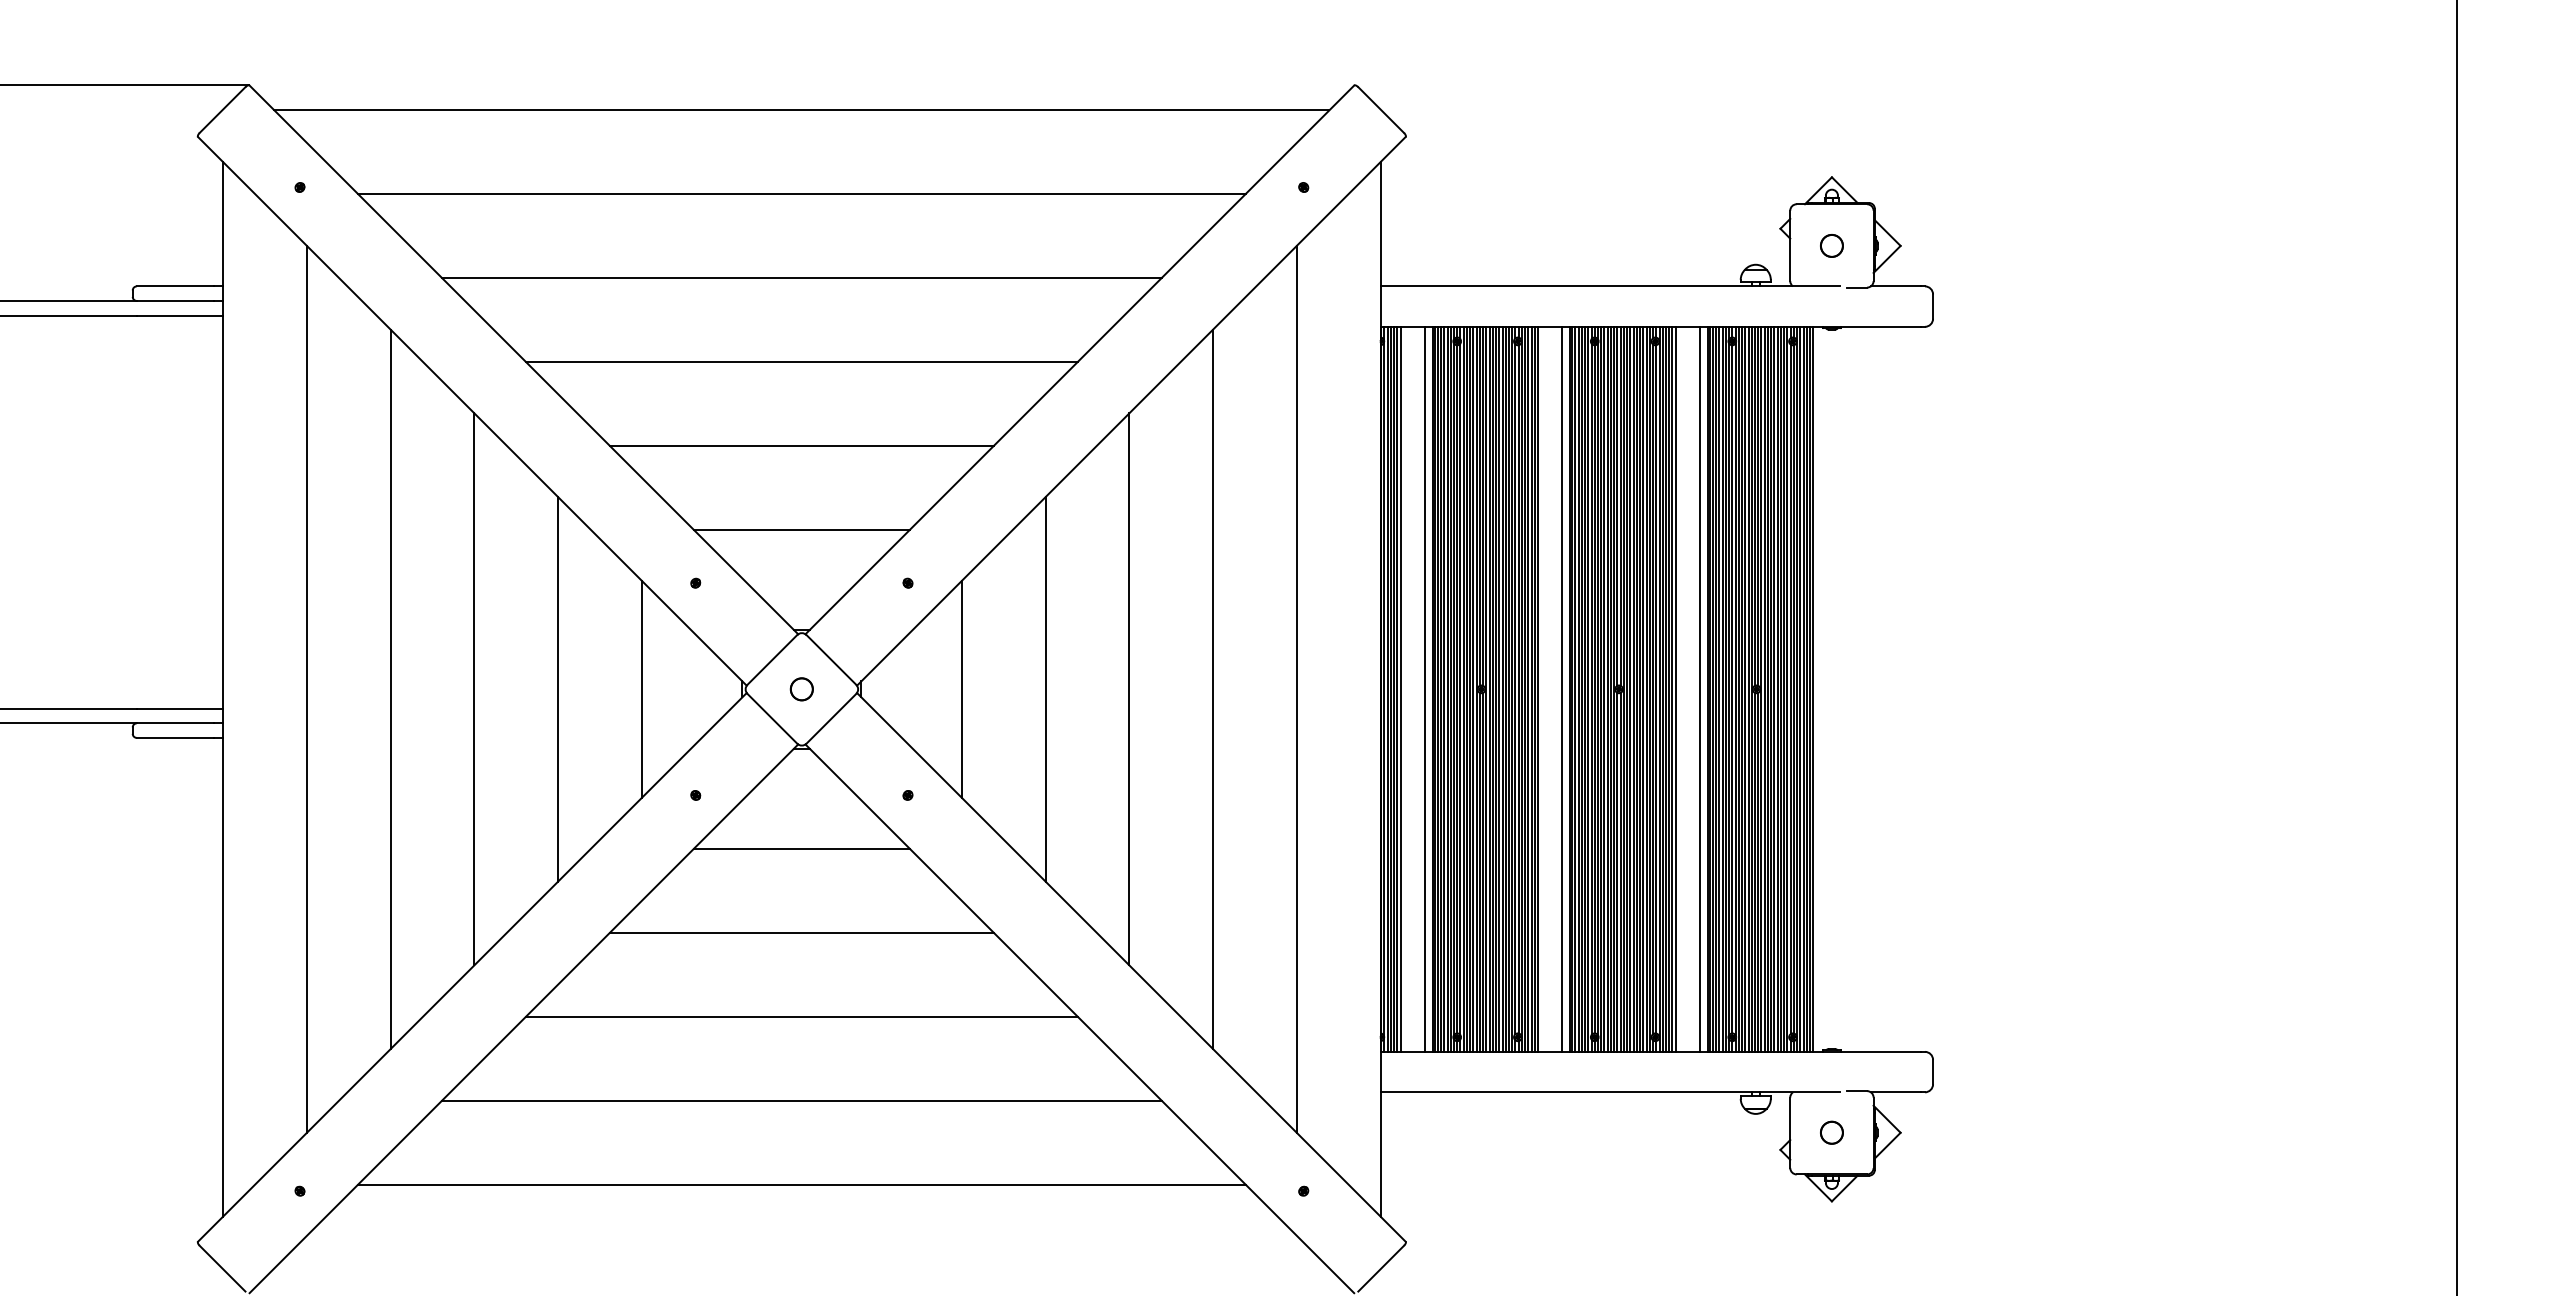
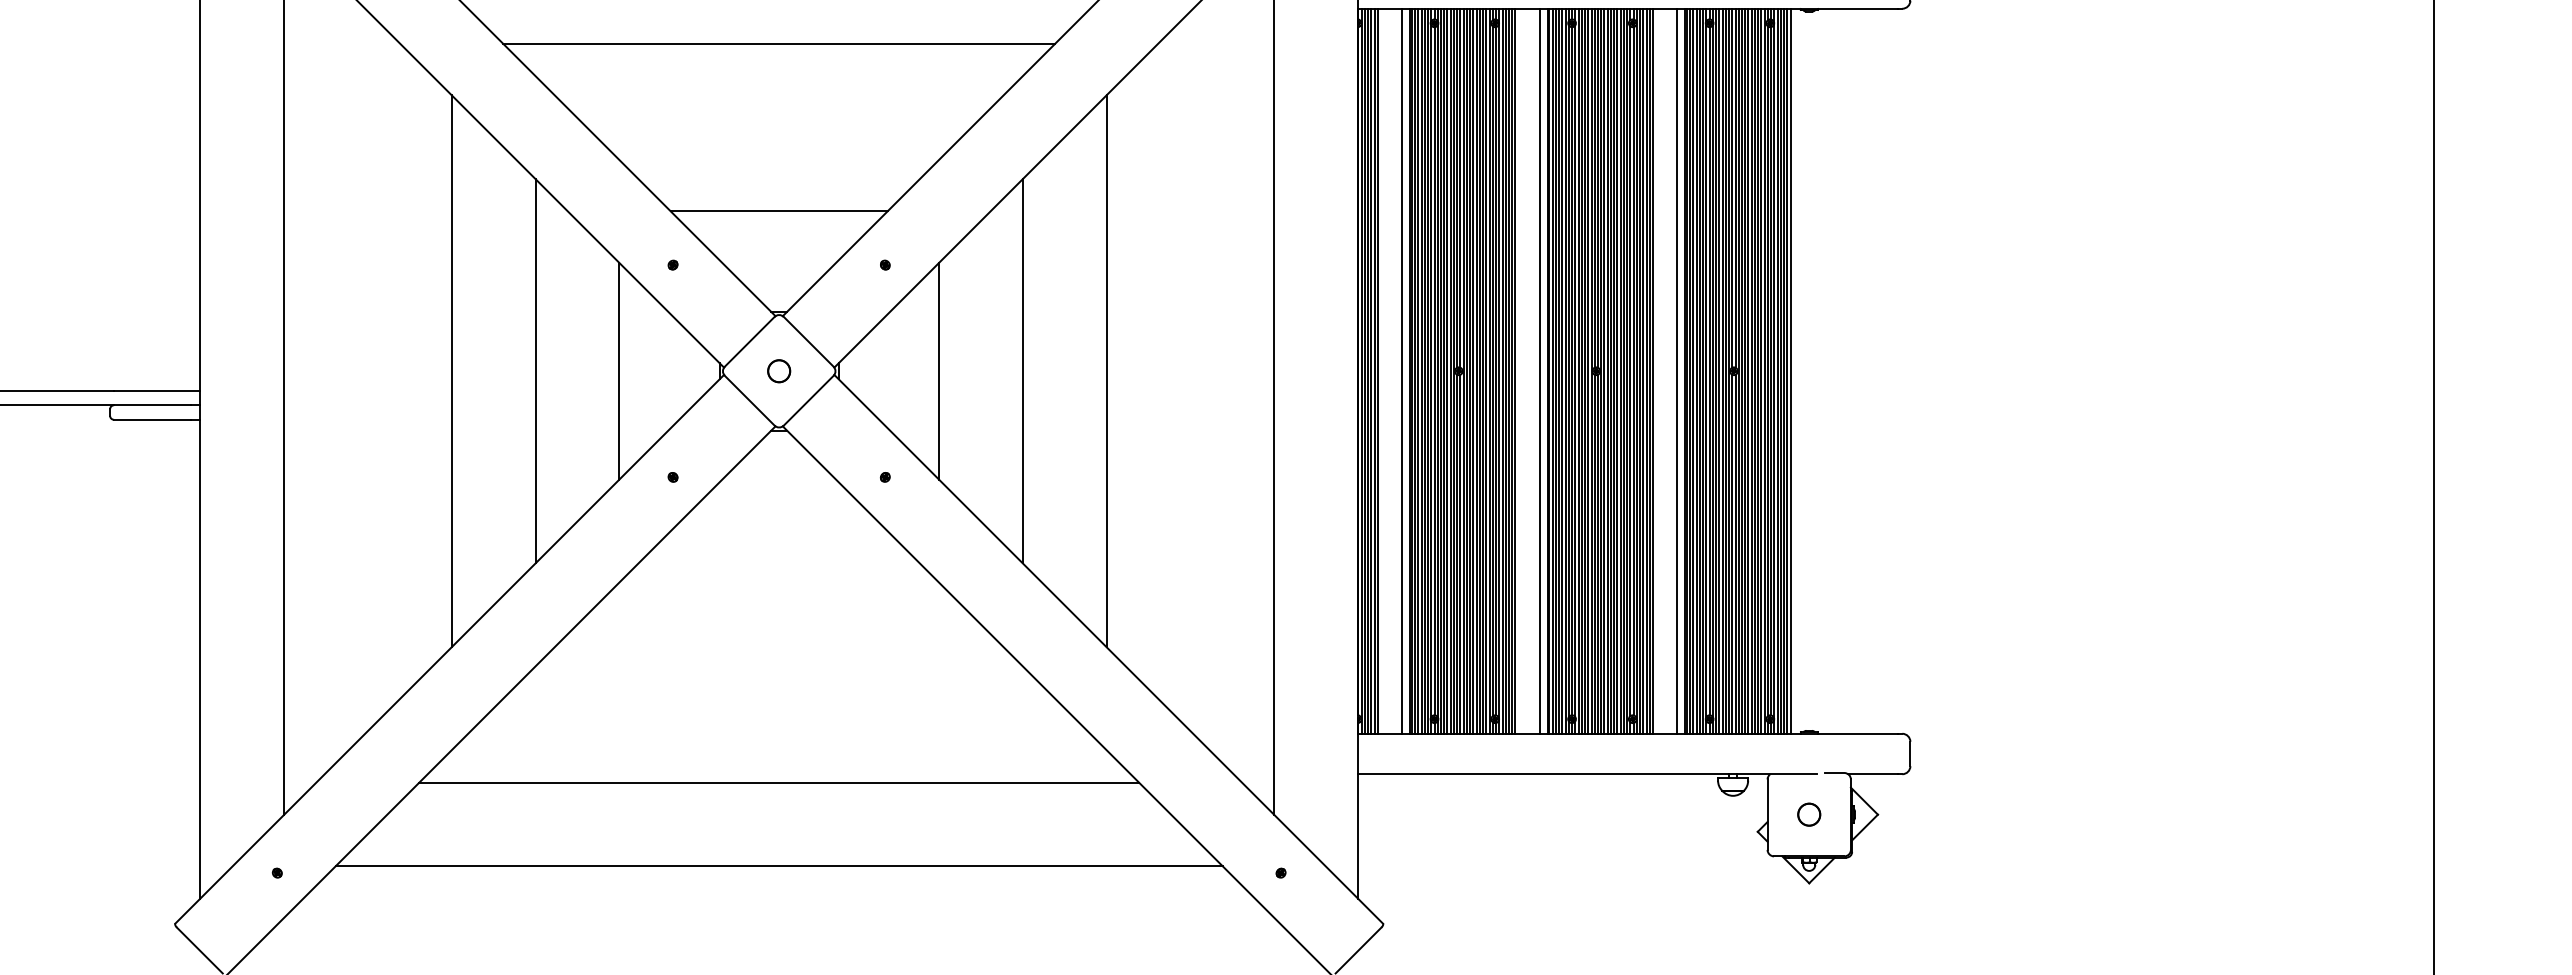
line: (801, 445) -> (778, 127), removed
line: (390, 689) -> (367, 371), removed
line: (1213, 689) -> (1190, 371), removed
line: (801, 849) -> (778, 531), removed
line: (801, 933) -> (778, 615), removed
line: (801, 1016) -> (778, 698), removed

